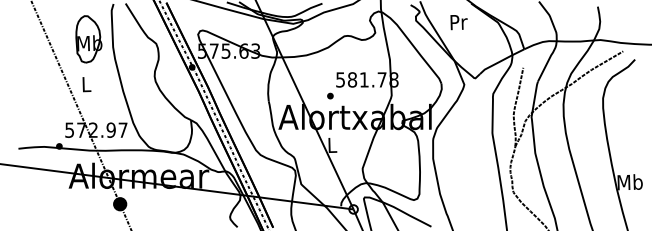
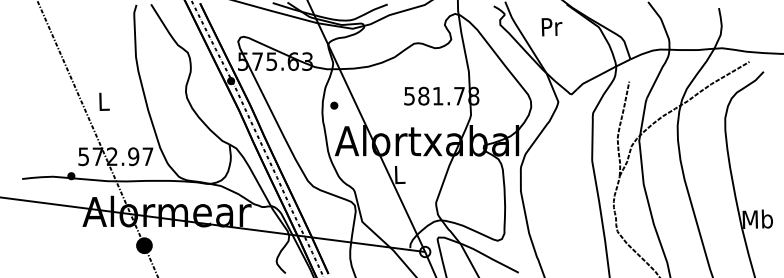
part: (88, 39) -> (106, 47), removed
part: (330, 95) -> (334, 105), moved

